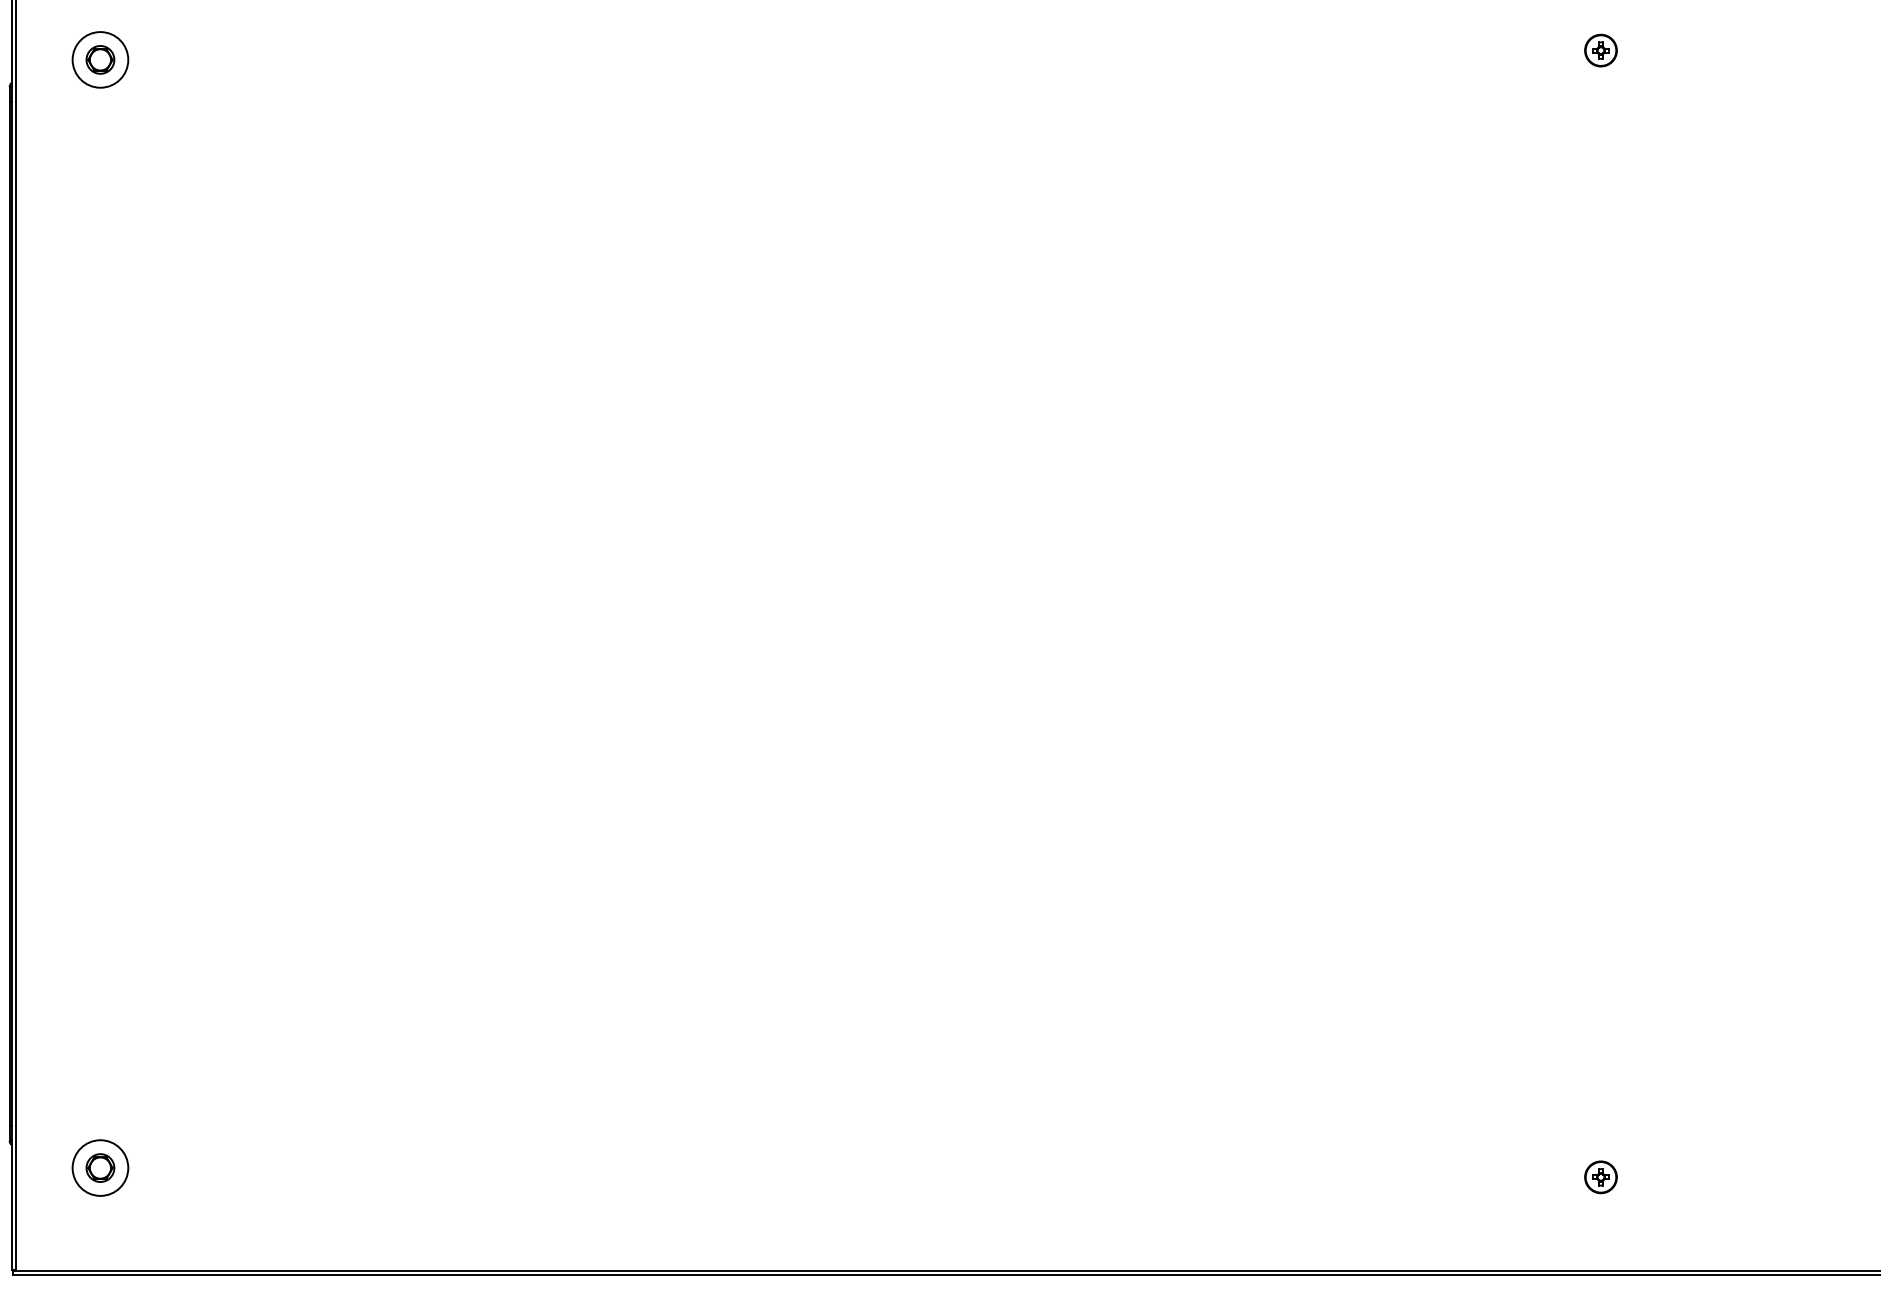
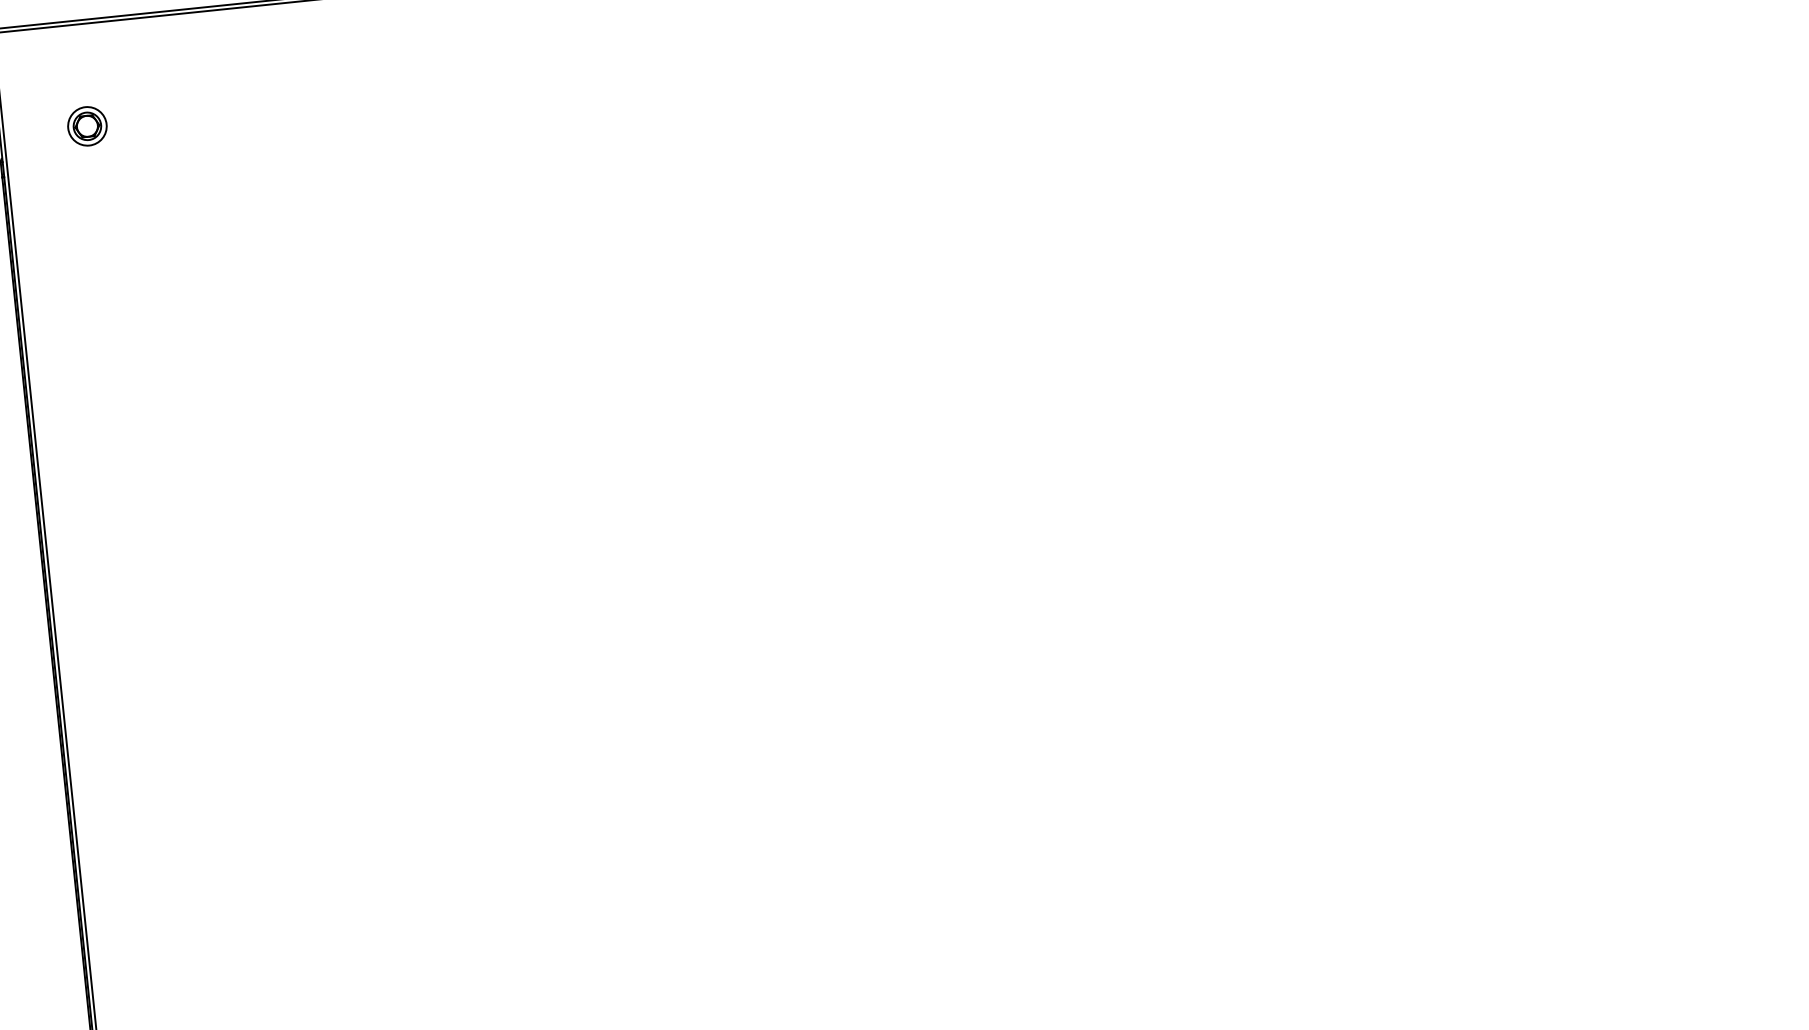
circle: (100, 59) -> (87, 125), size x0.7

